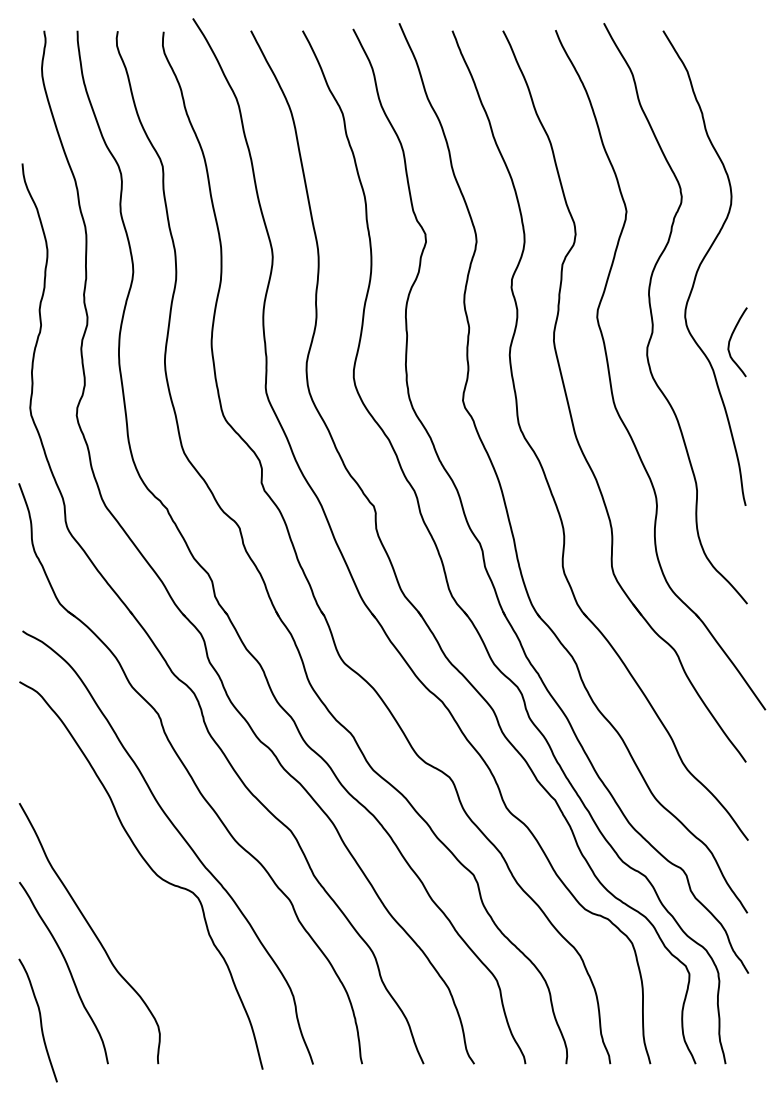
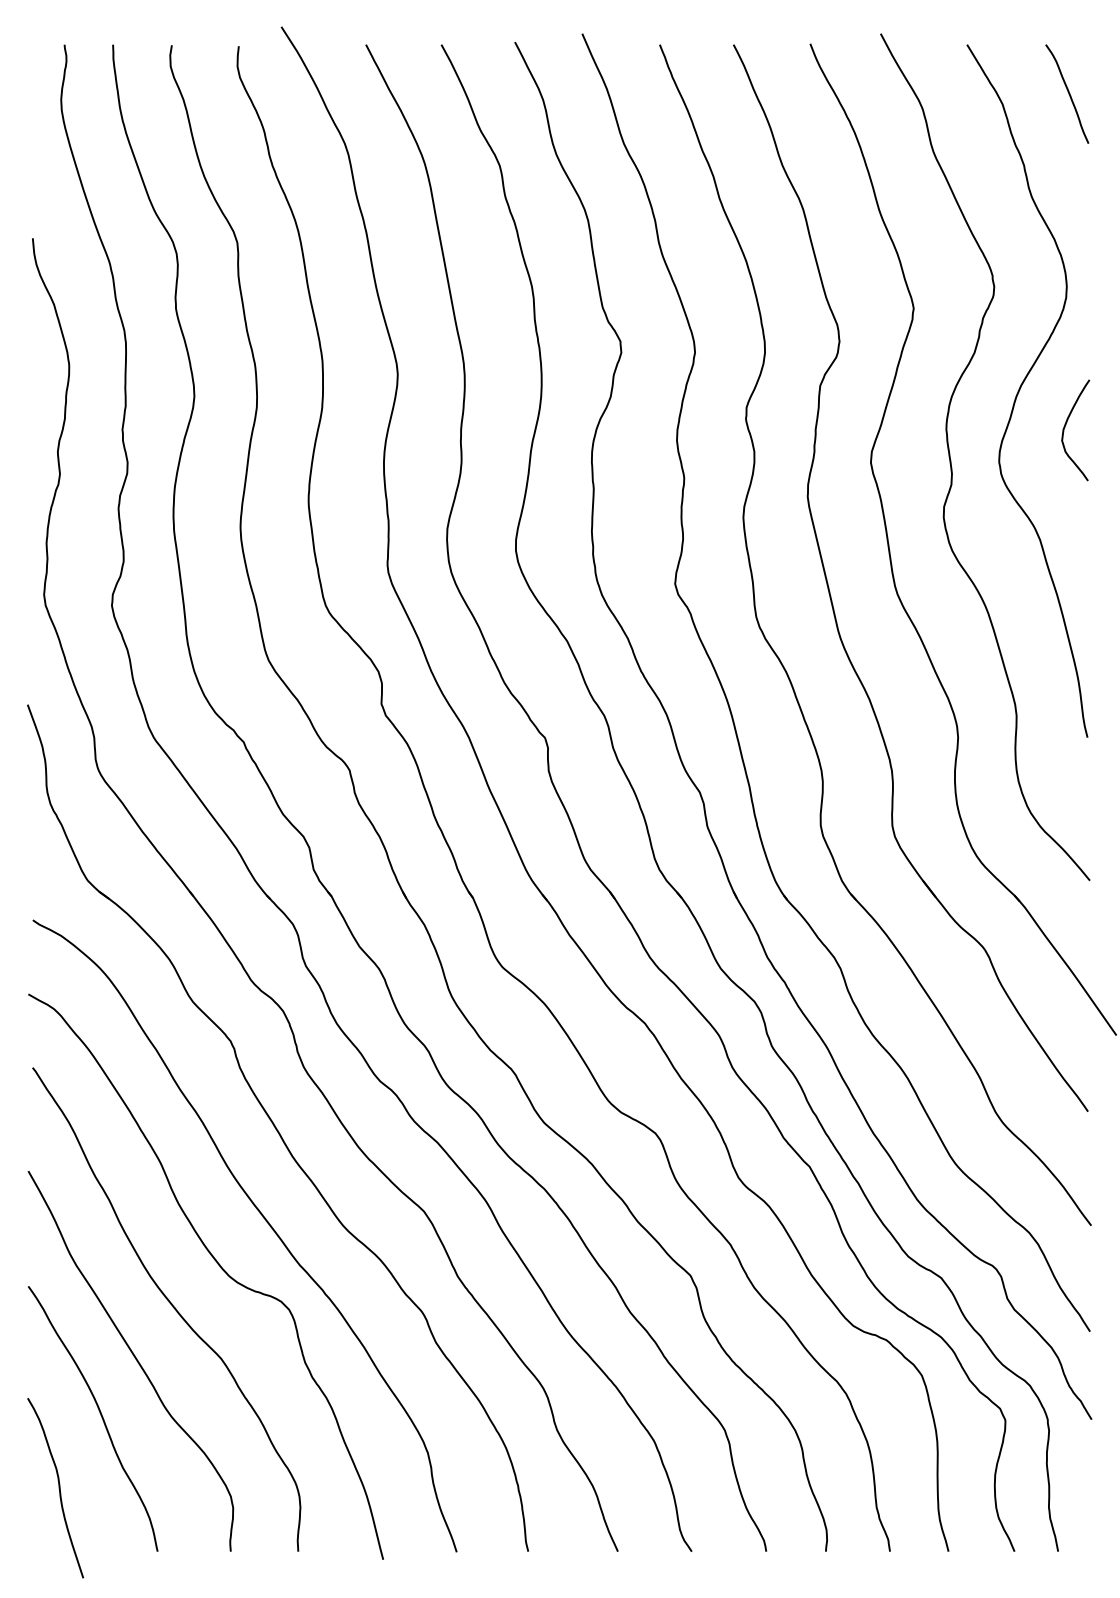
curve: (732, 64) -> (1068, 93), added
curve: (731, 339) -> (1066, 426), moved
curve: (118, 897) -> (172, 1308), added

